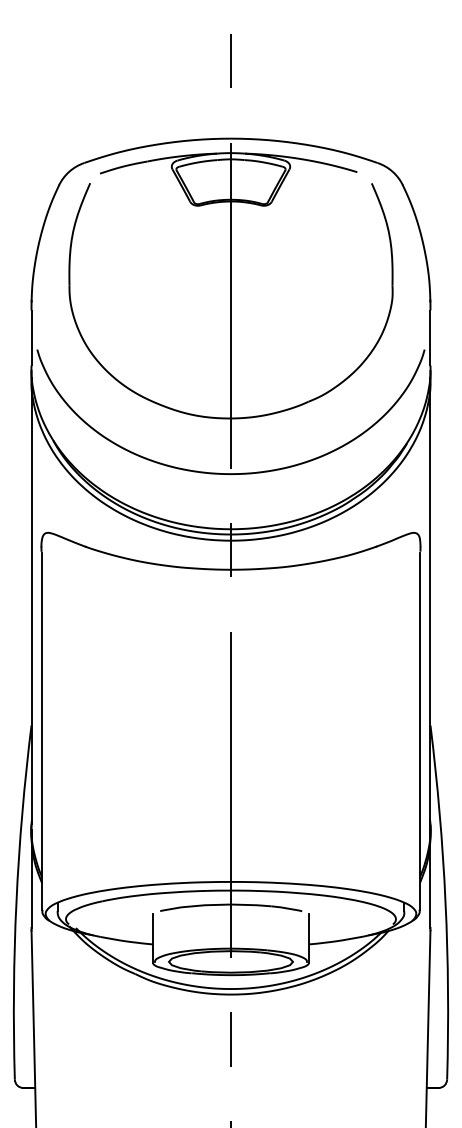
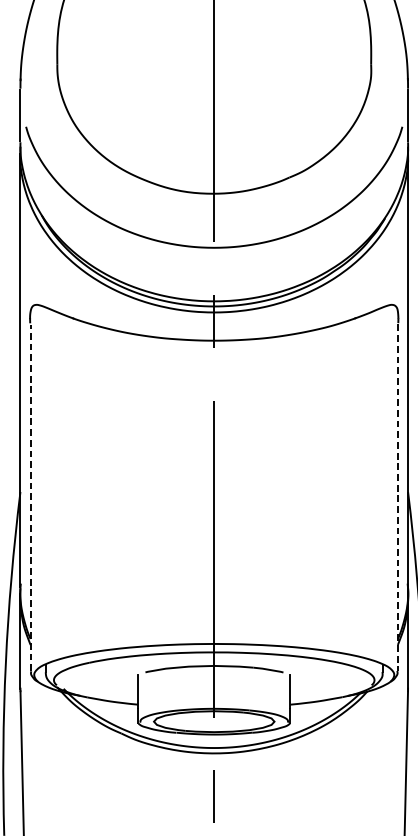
line: (42, 731) -> (31, 497), solid -> dashed
line: (419, 731) -> (397, 497), solid -> dashed

